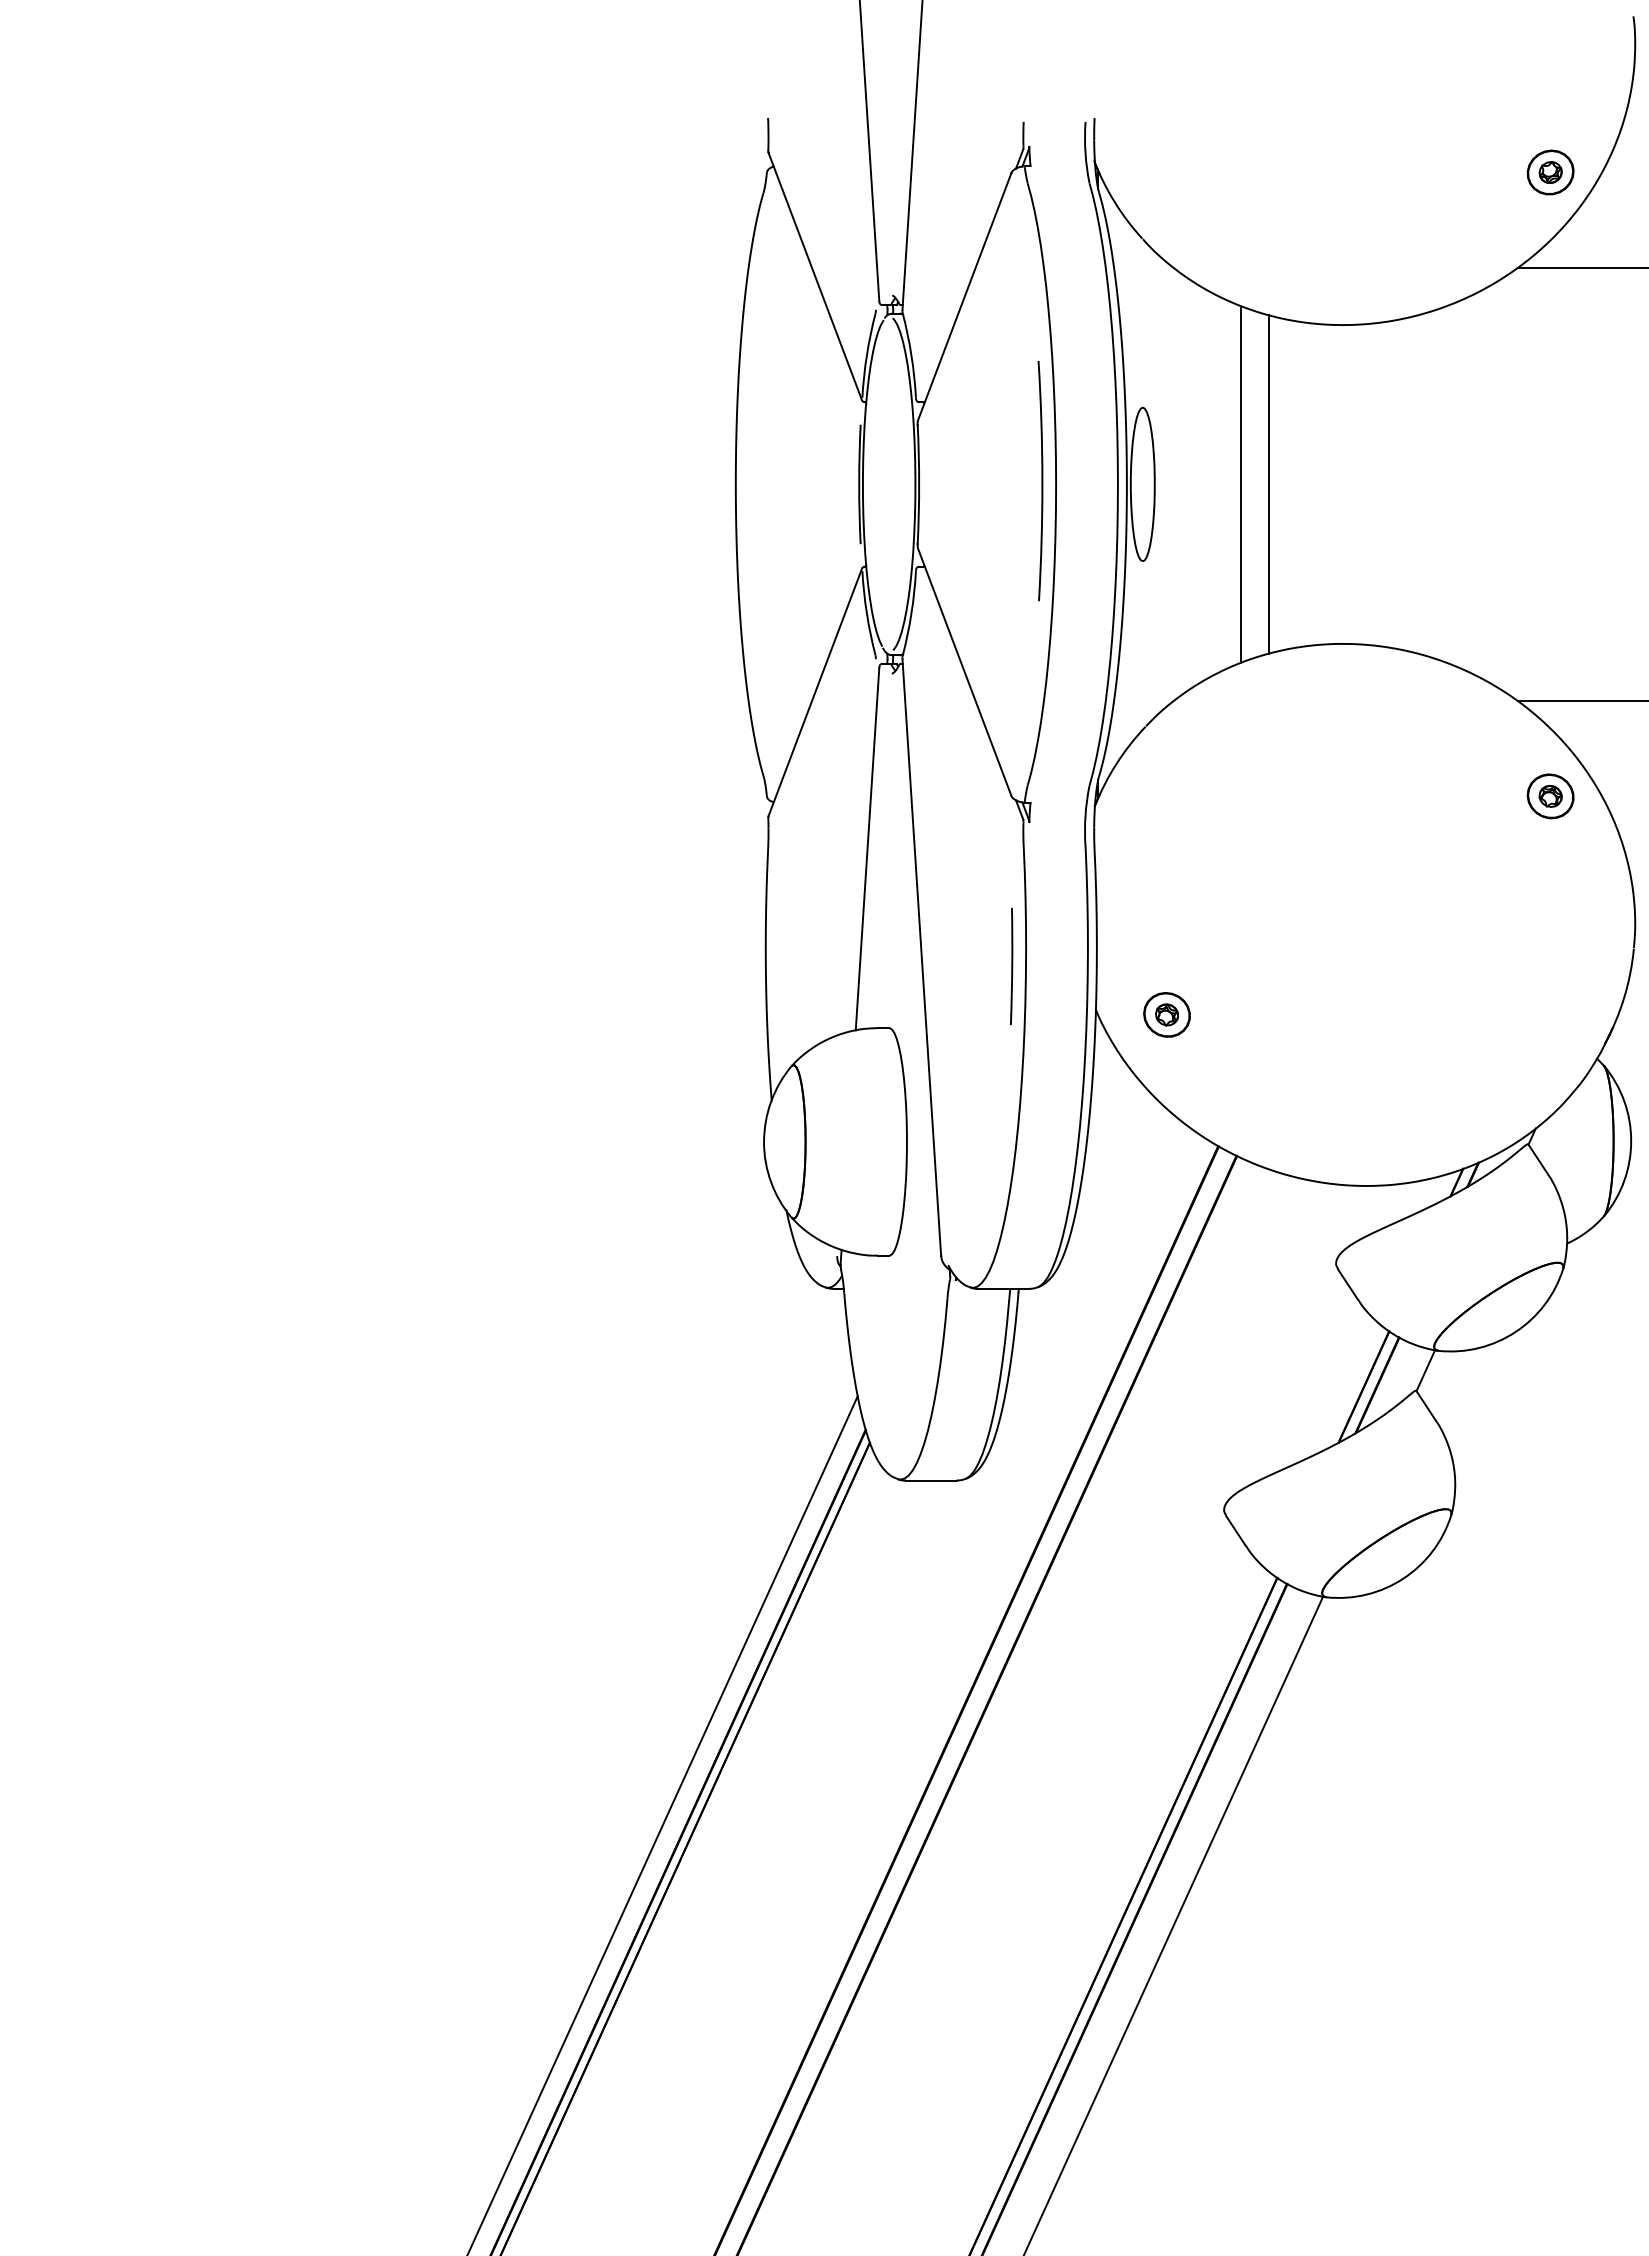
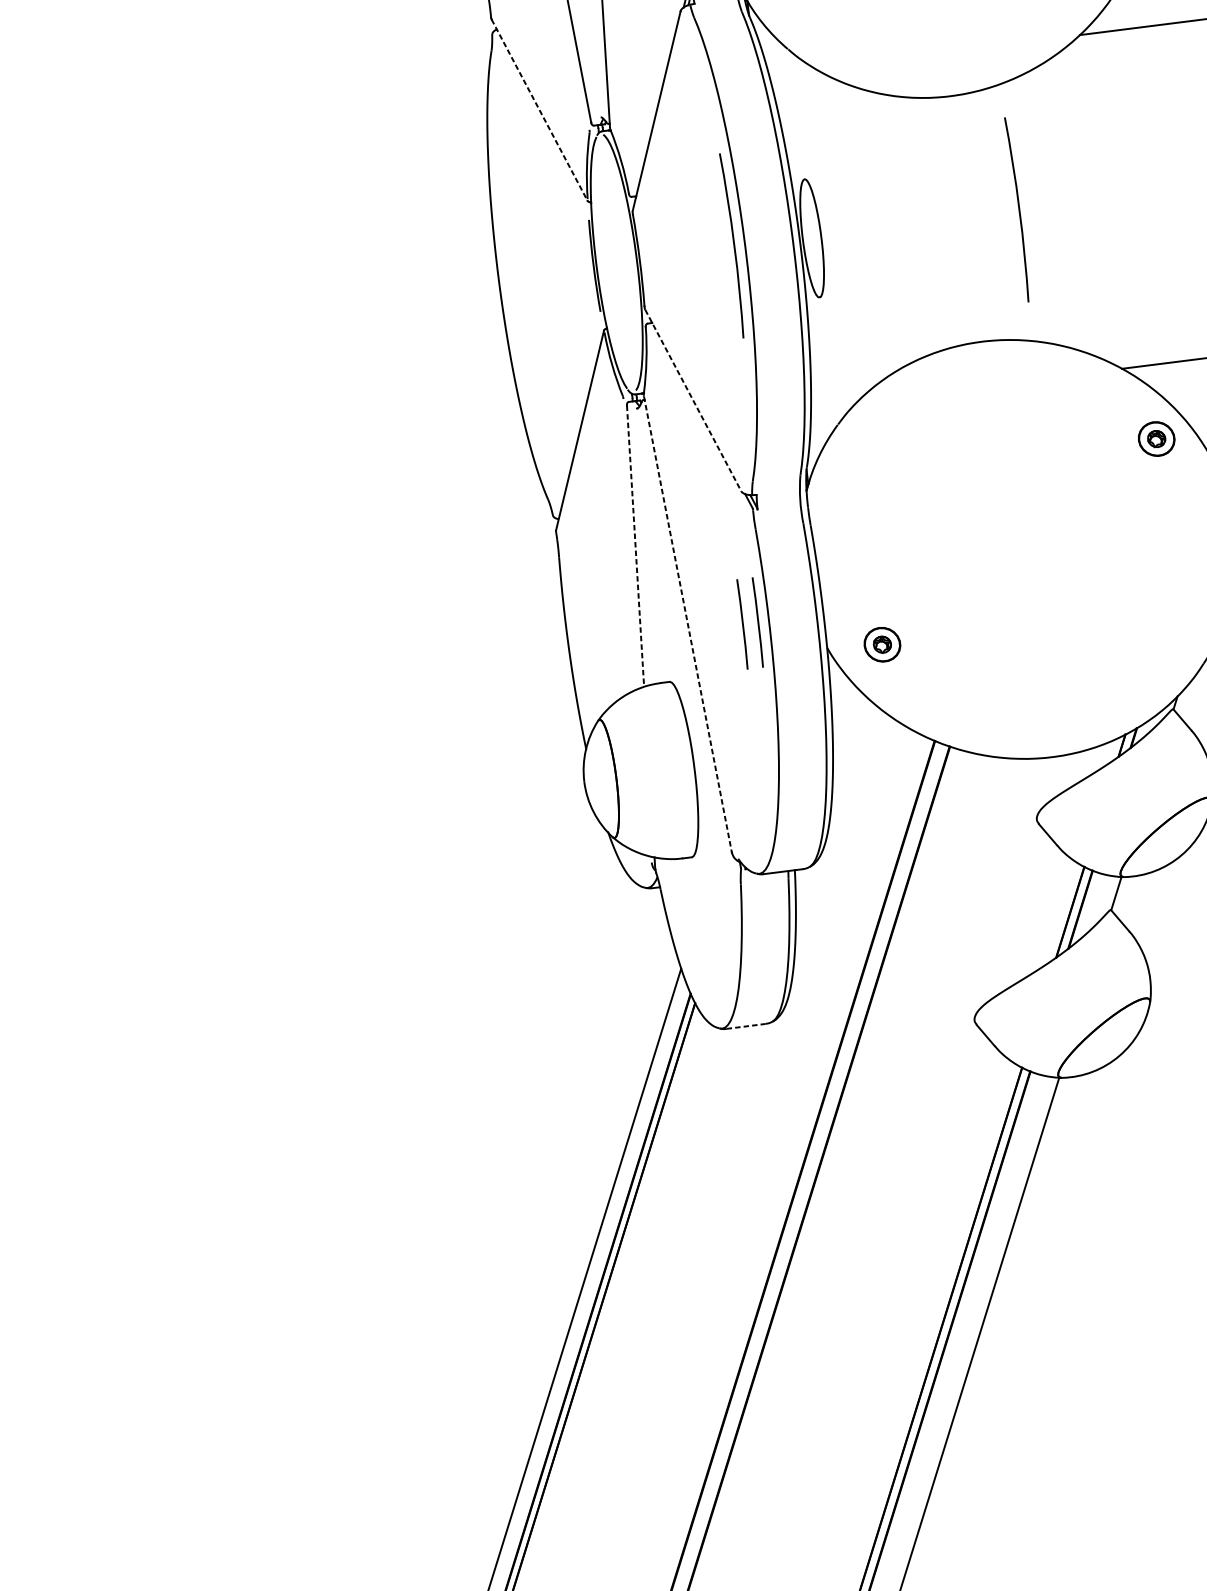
line: (815, 277) -> (539, 110), solid -> dashed
arc: (1411, 481) -> (1018, 210), added
line: (1240, 484) -> (887, 228), removed
line: (1268, 484) -> (908, 226), removed
line: (964, 672) -> (693, 400), solid -> dashed
line: (867, 849) -> (635, 546), solid -> dashed
line: (921, 957) -> (687, 624), solid -> dashed
line: (991, 965) -> (742, 623), added
line: (931, 1480) -> (746, 1026), solid -> dashed

